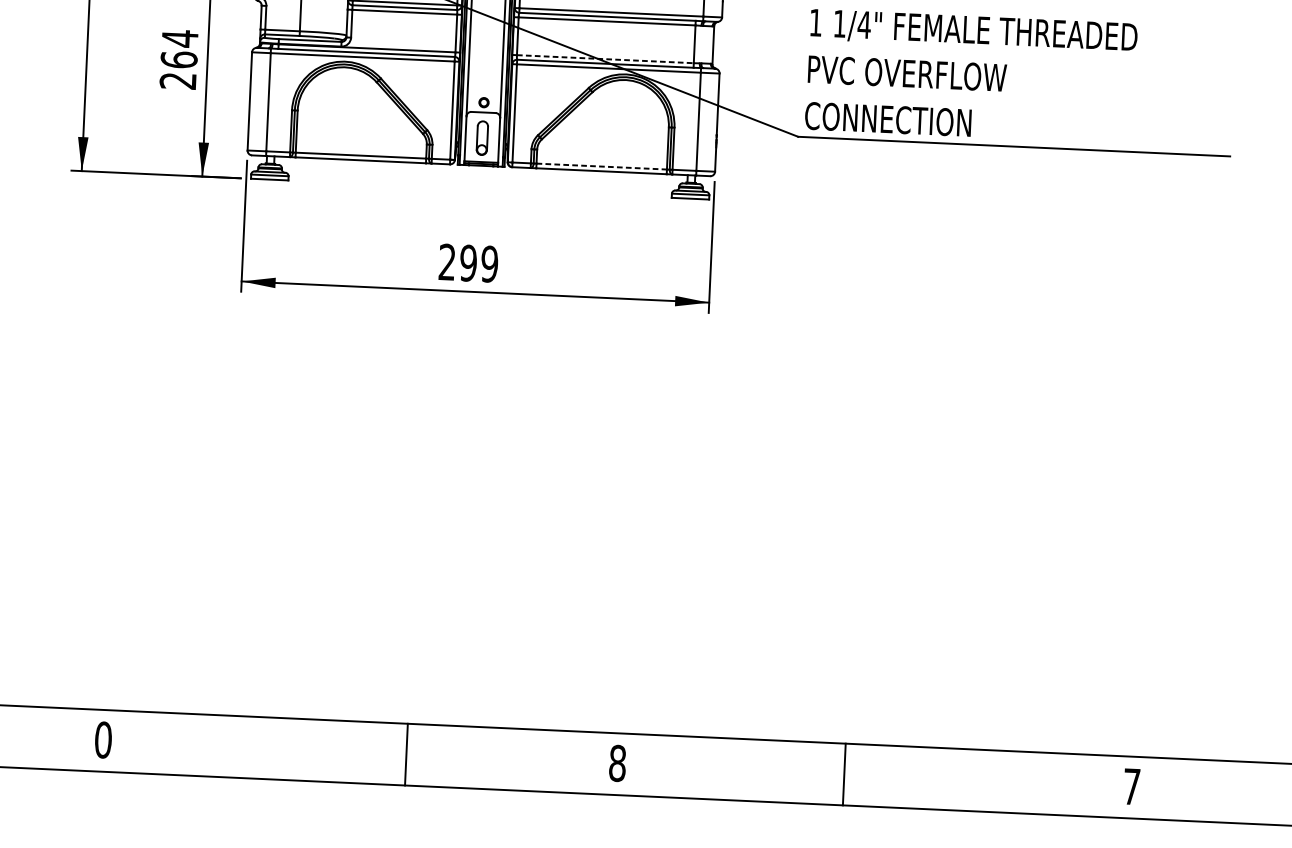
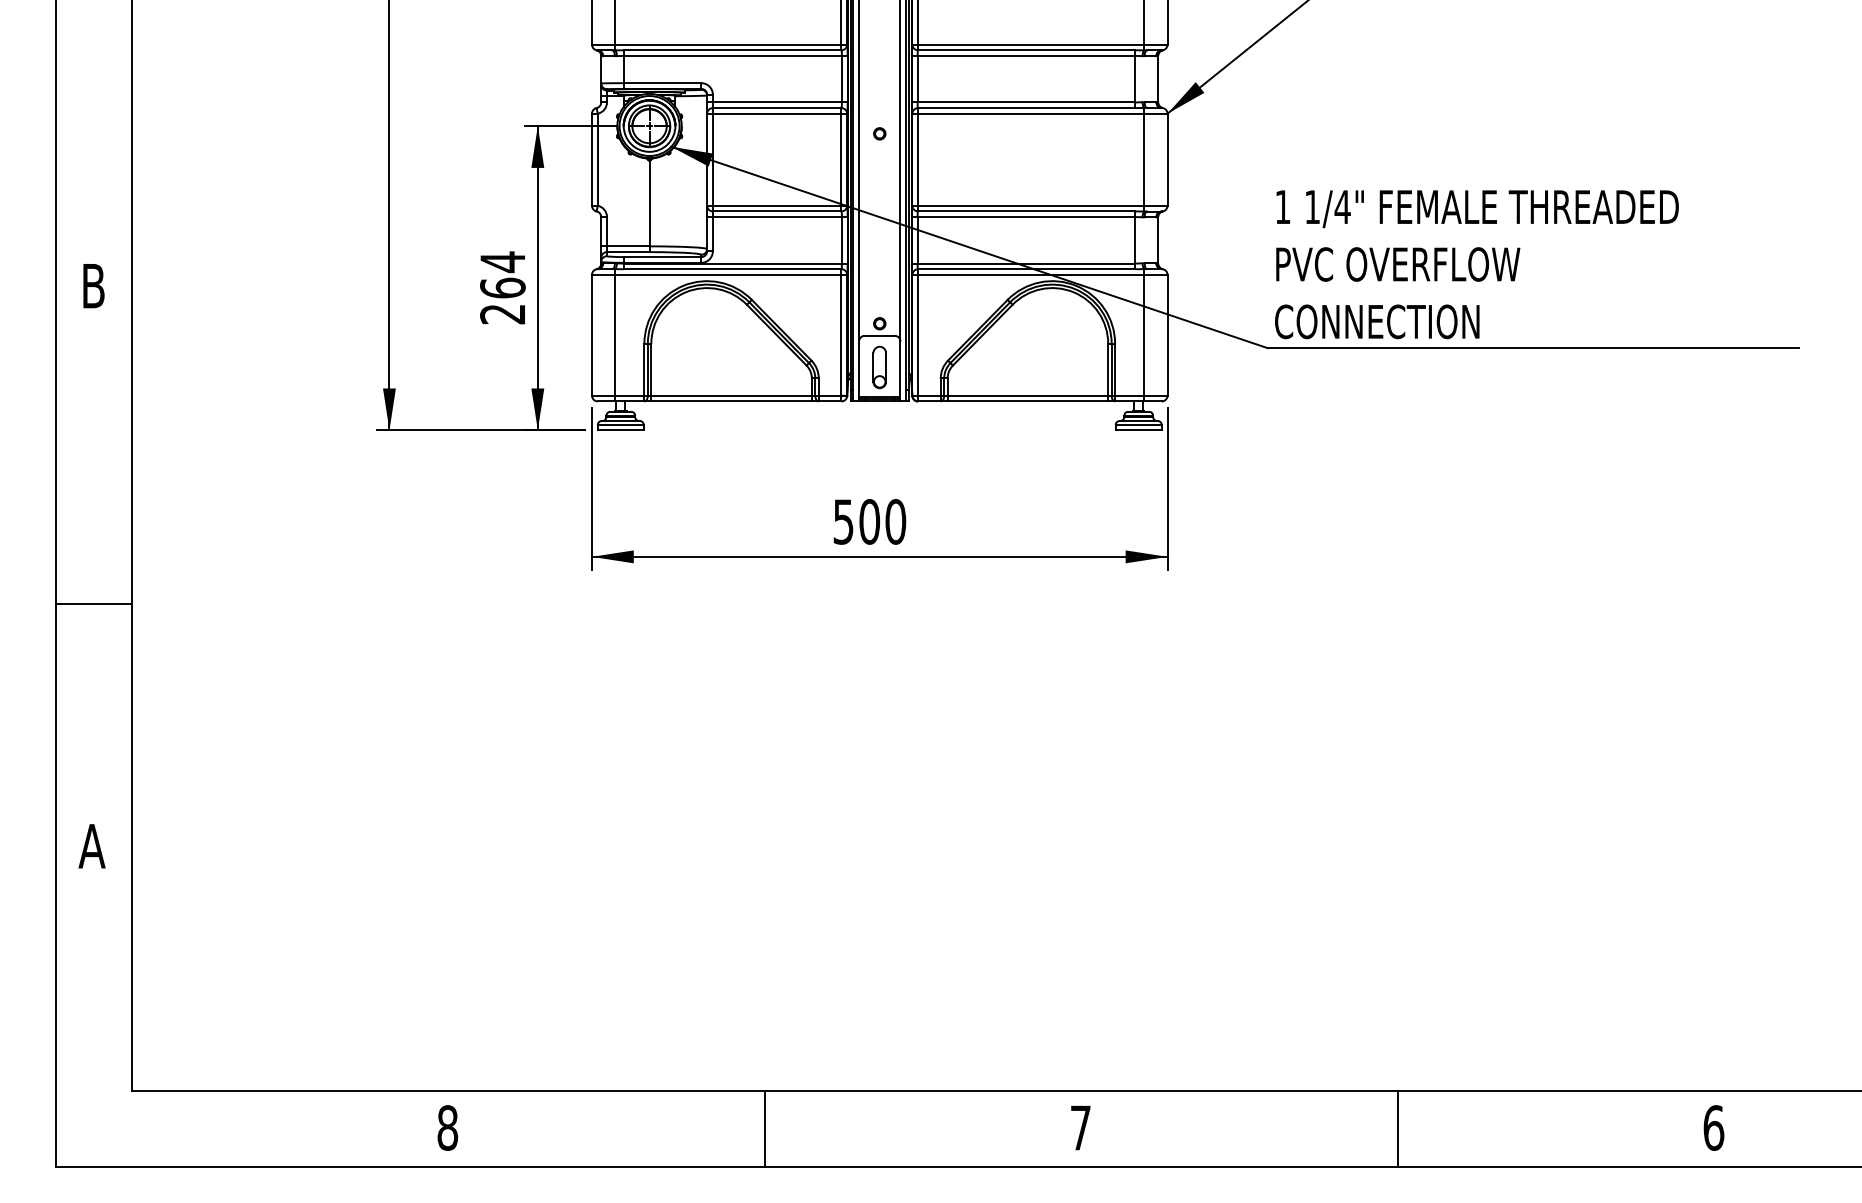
line: (605, 59) -> (1026, 263), dashed -> solid
line: (602, 166) -> (1028, 395), dashed -> solid
text: (468, 262) -> (869, 521), 299 -> 500
text: (103, 739) -> (447, 1127), 0 -> 8
line: (406, 754) -> (764, 1128), moved
text: (617, 763) -> (1080, 1127), 8 -> 7
line: (844, 774) -> (1397, 1128), moved
text: (1131, 786) -> (1713, 1127), 7 -> 6

